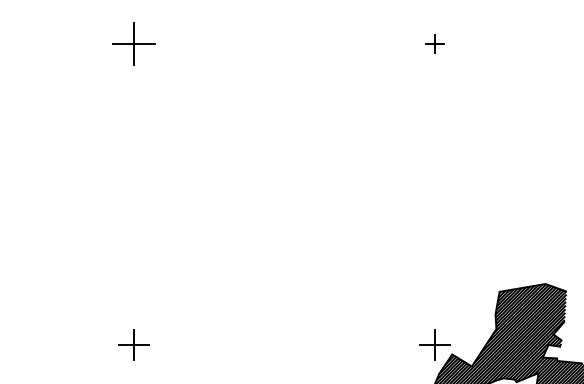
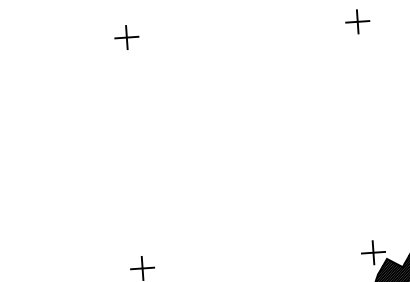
part: (133, 43) -> (126, 37), size x0.71
part: (434, 43) -> (357, 21), size x1.67

